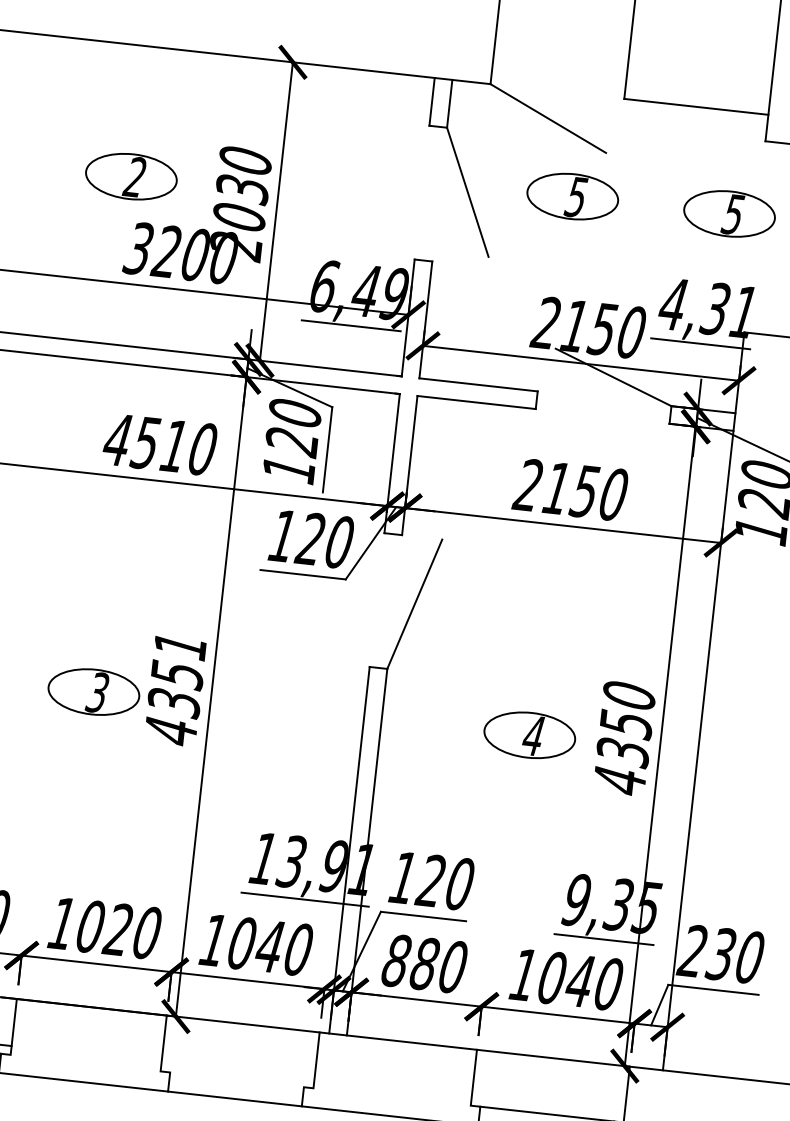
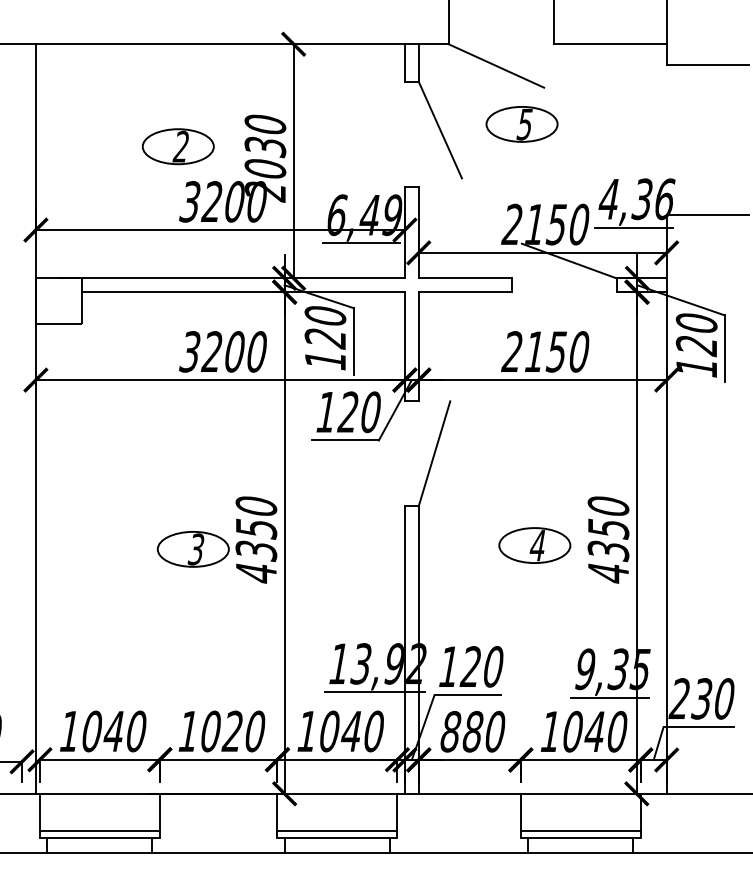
part: (728, 213) -> (644, 124), removed
text: (745, 312) -> (665, 199), 4,31 -> 4,36
text: (144, 442) -> (211, 351), 4510 -> 3200
text: (180, 646) -> (256, 506), 4351 -> 4350
text: (362, 869) -> (416, 663), 13,91 -> 13,92
line: (238, 1070) -> (337, 830), added
line: (235, 1079) -> (336, 837), added
line: (547, 1104) -> (580, 830), added

